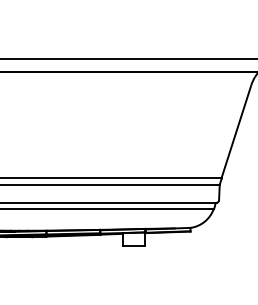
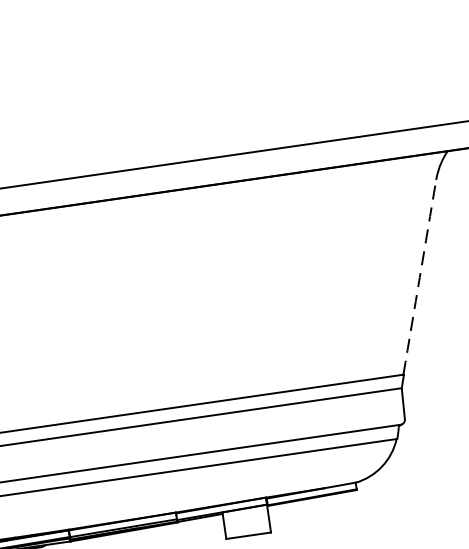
arc: (236, 131) -> (419, 276), solid -> dashed

